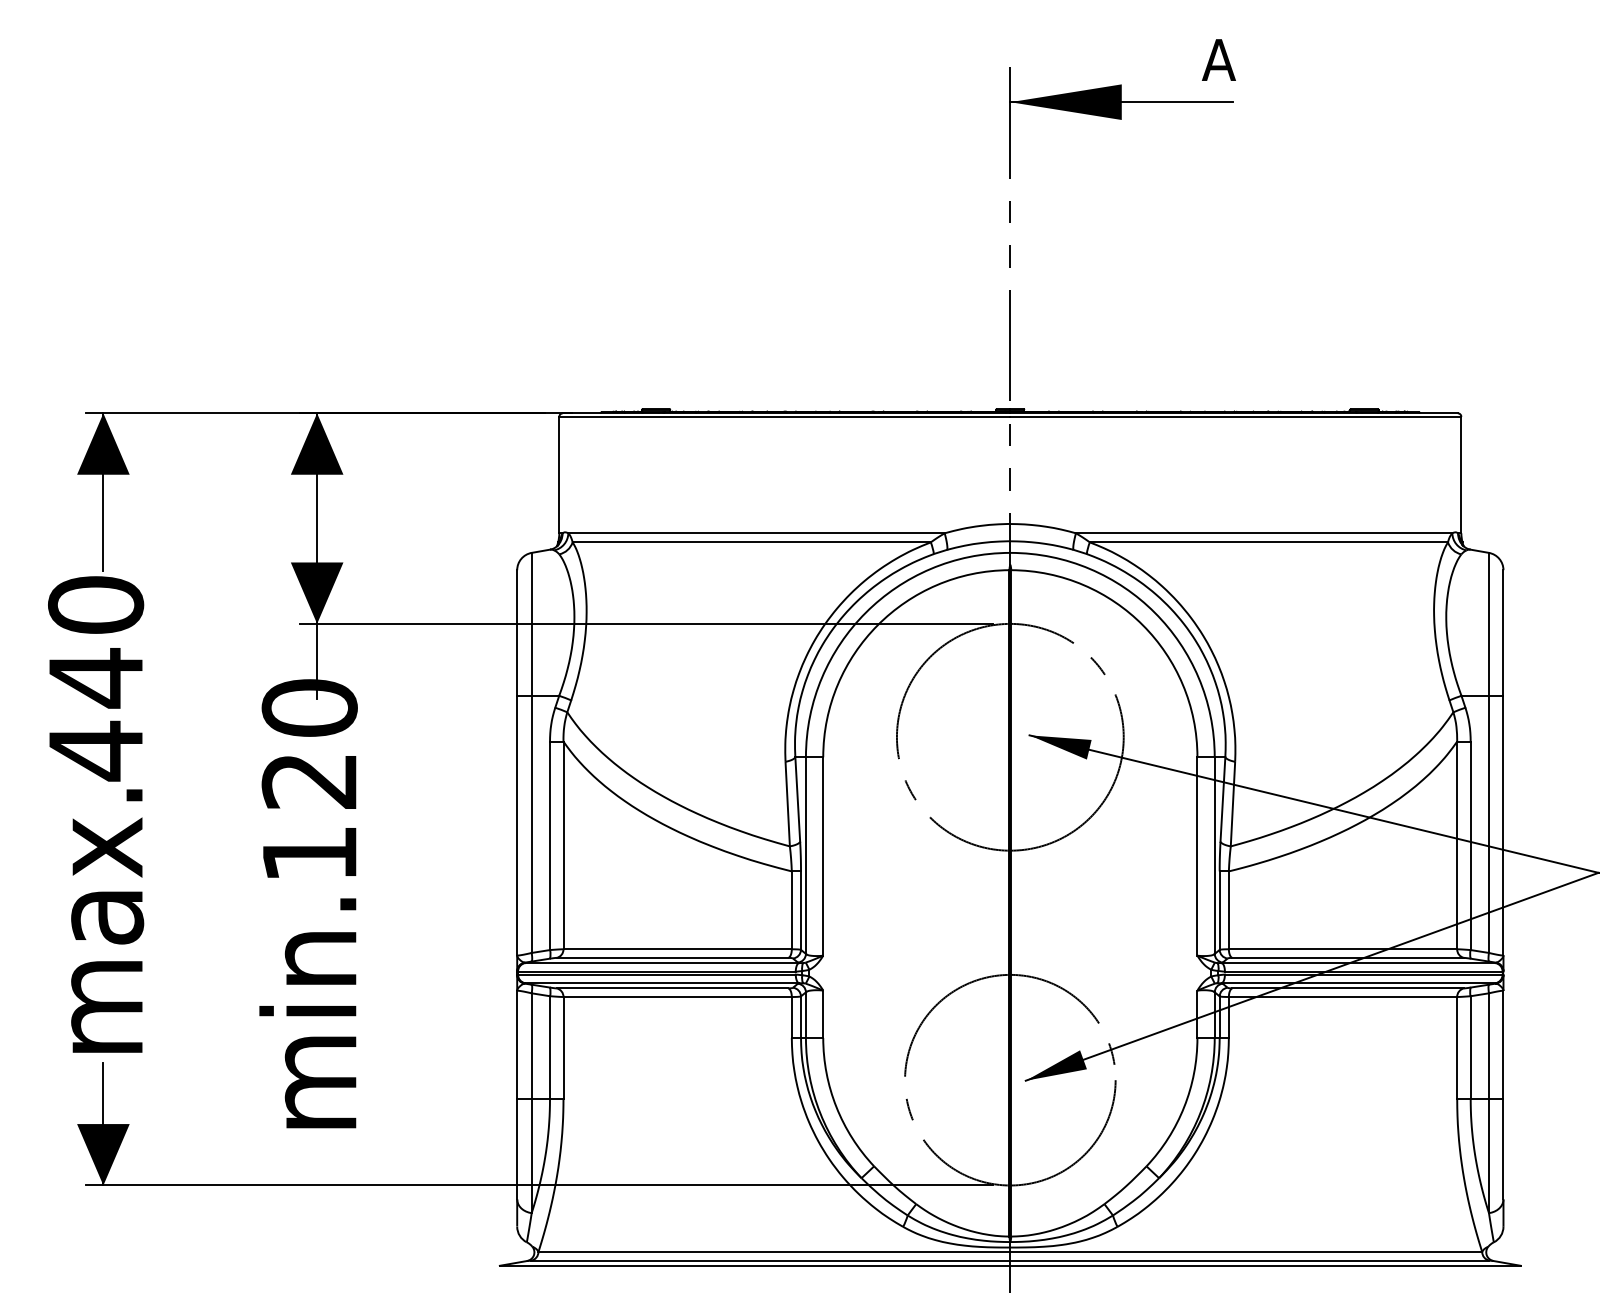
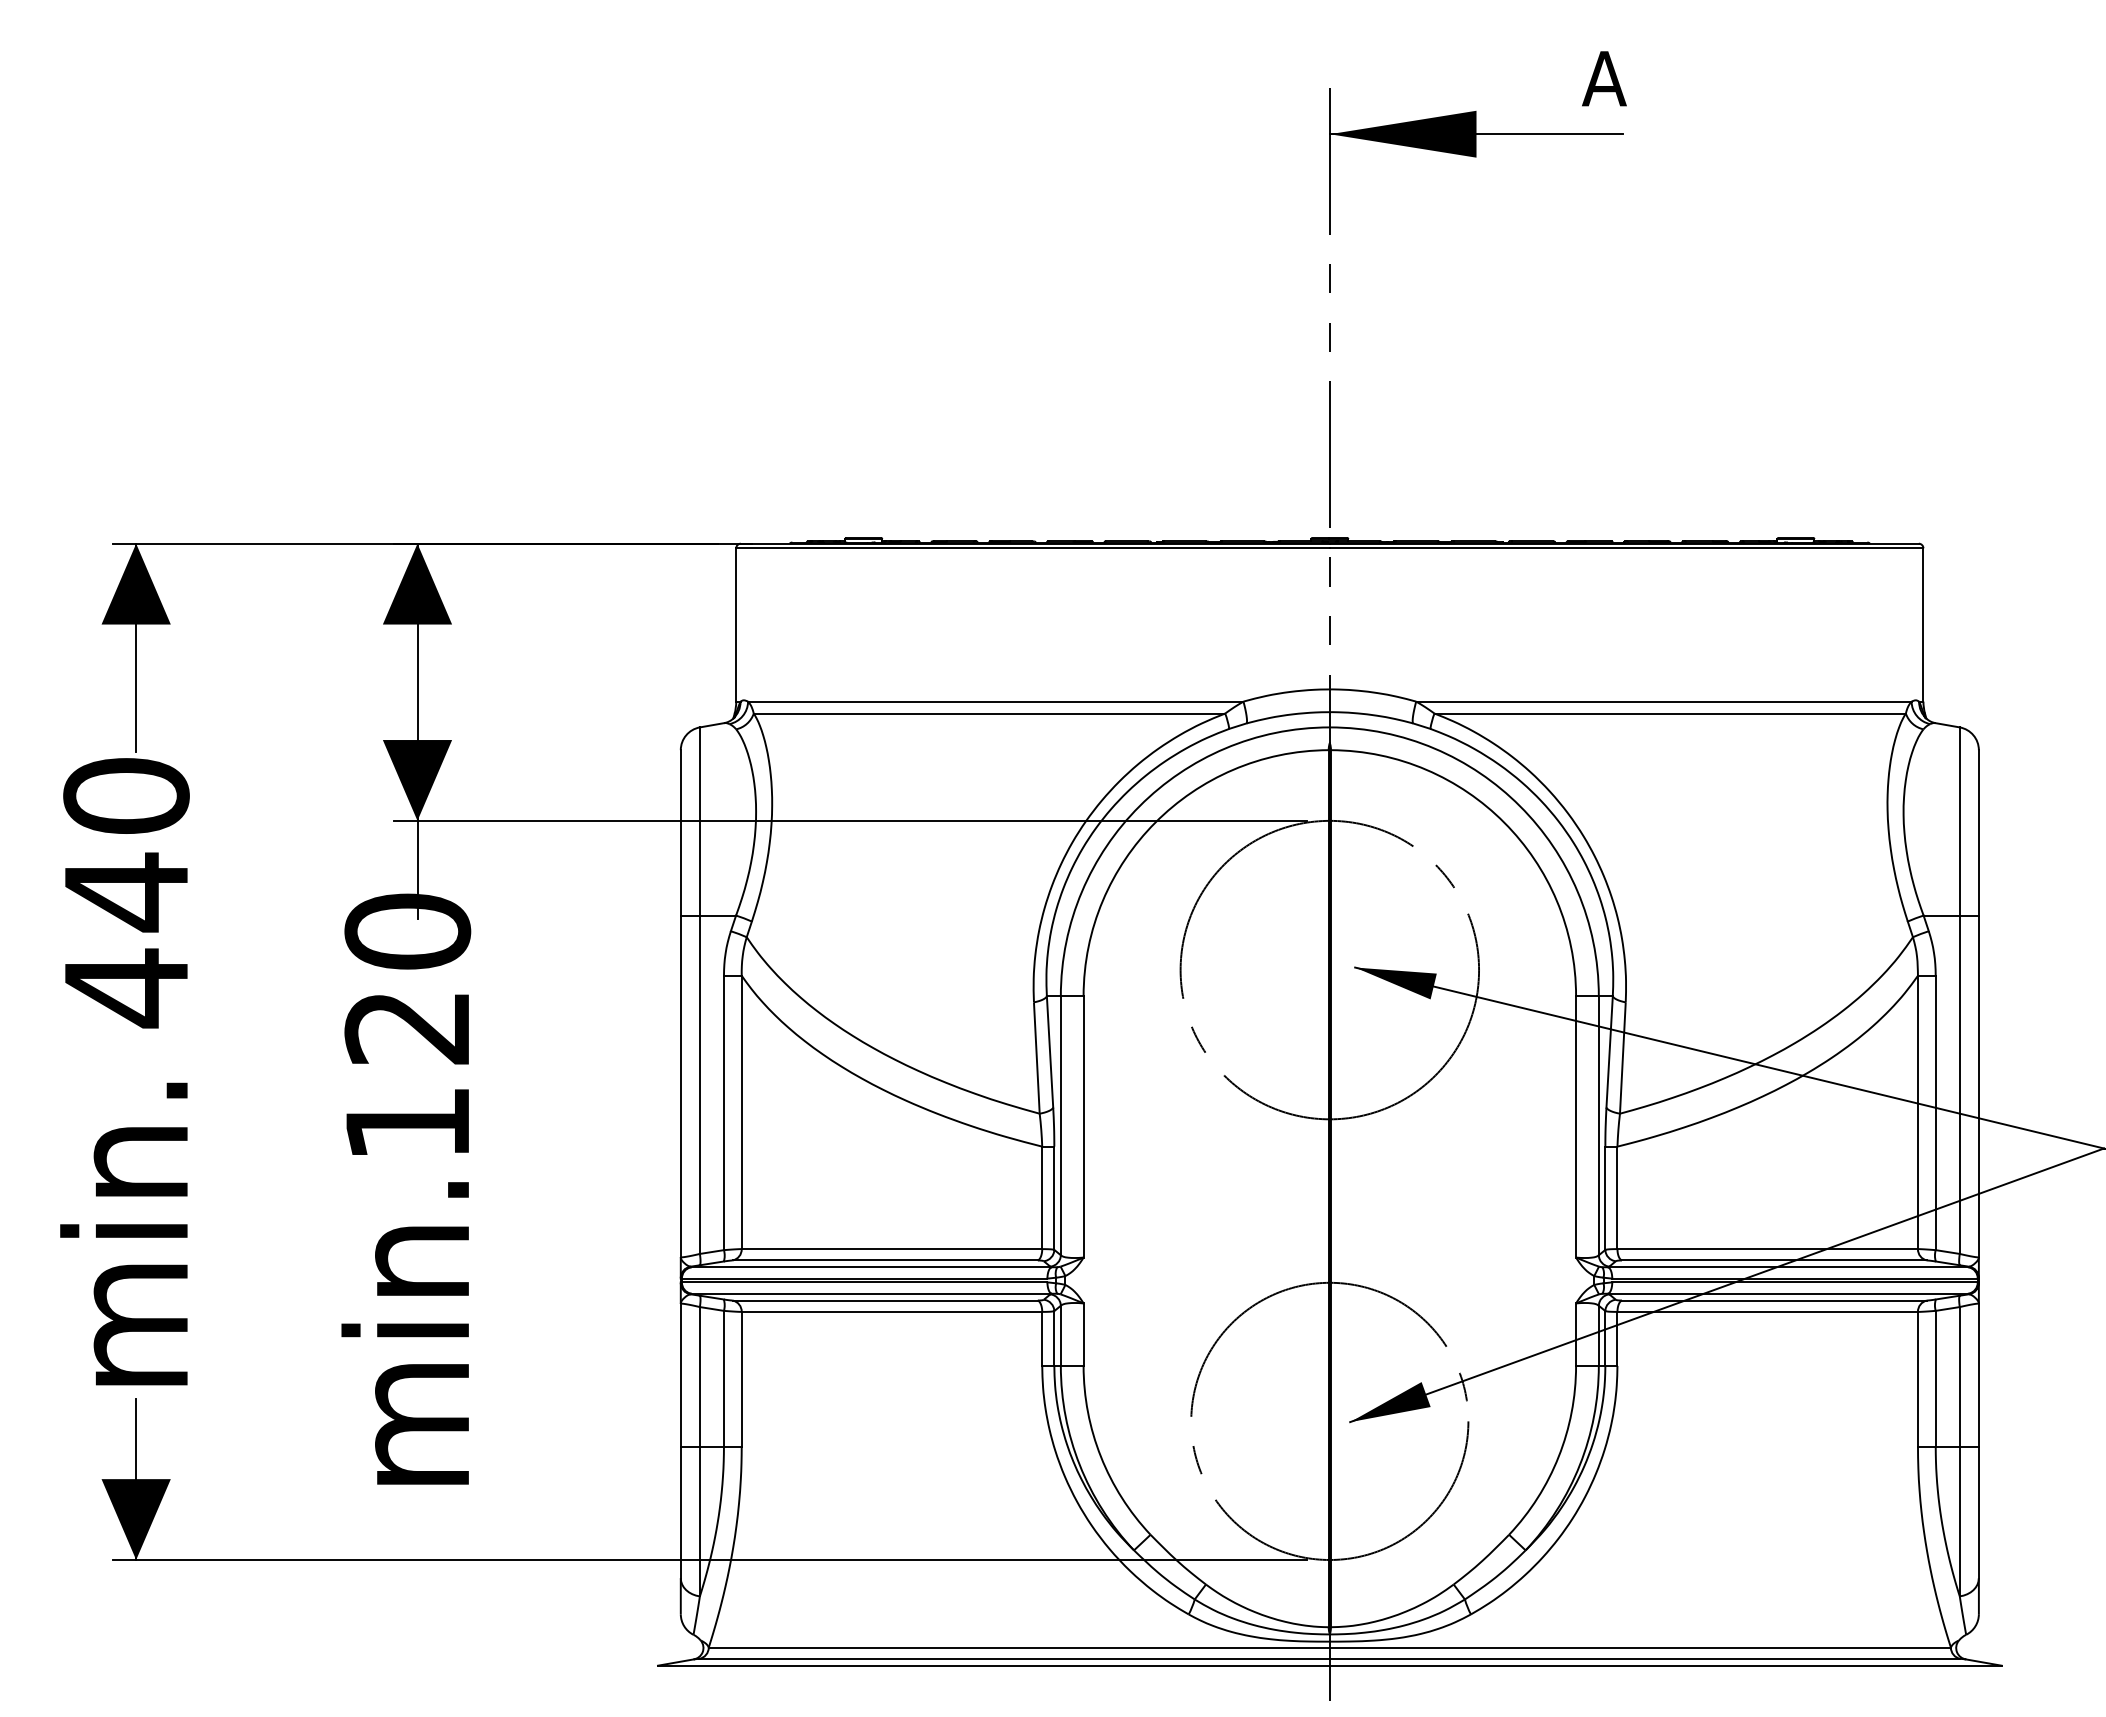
text: (94, 866) -> (124, 1140), max. -> min.

